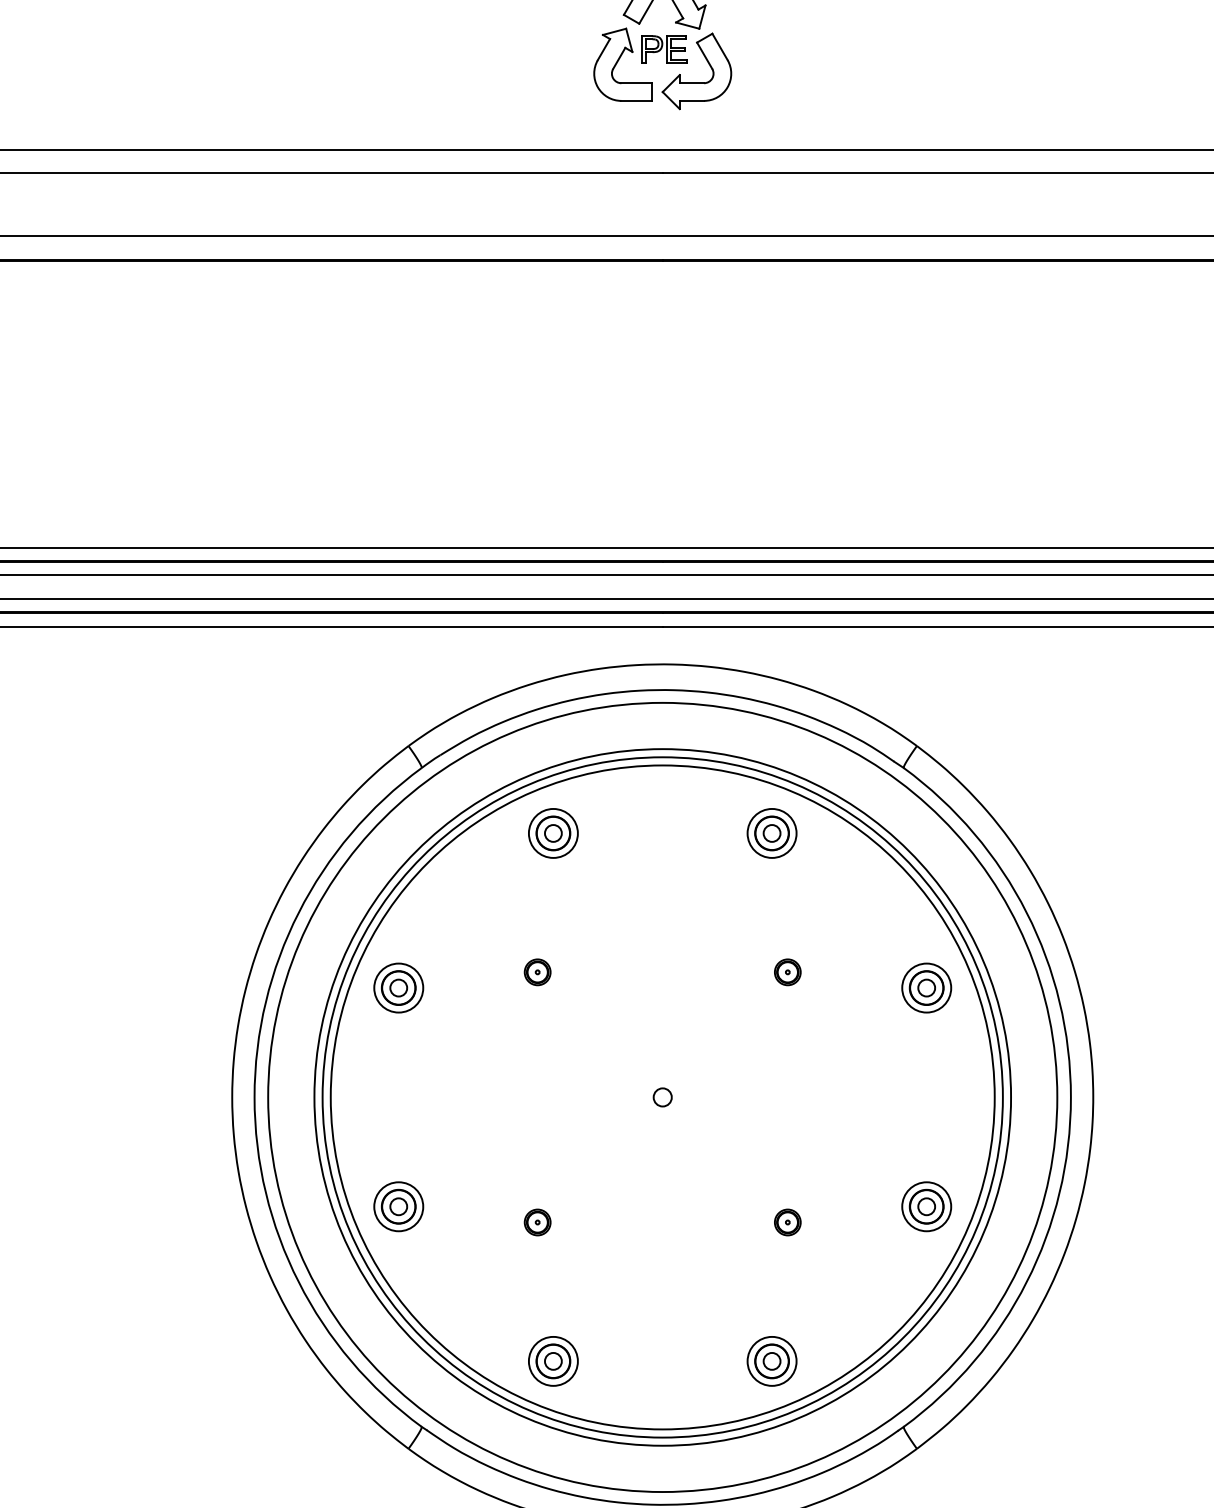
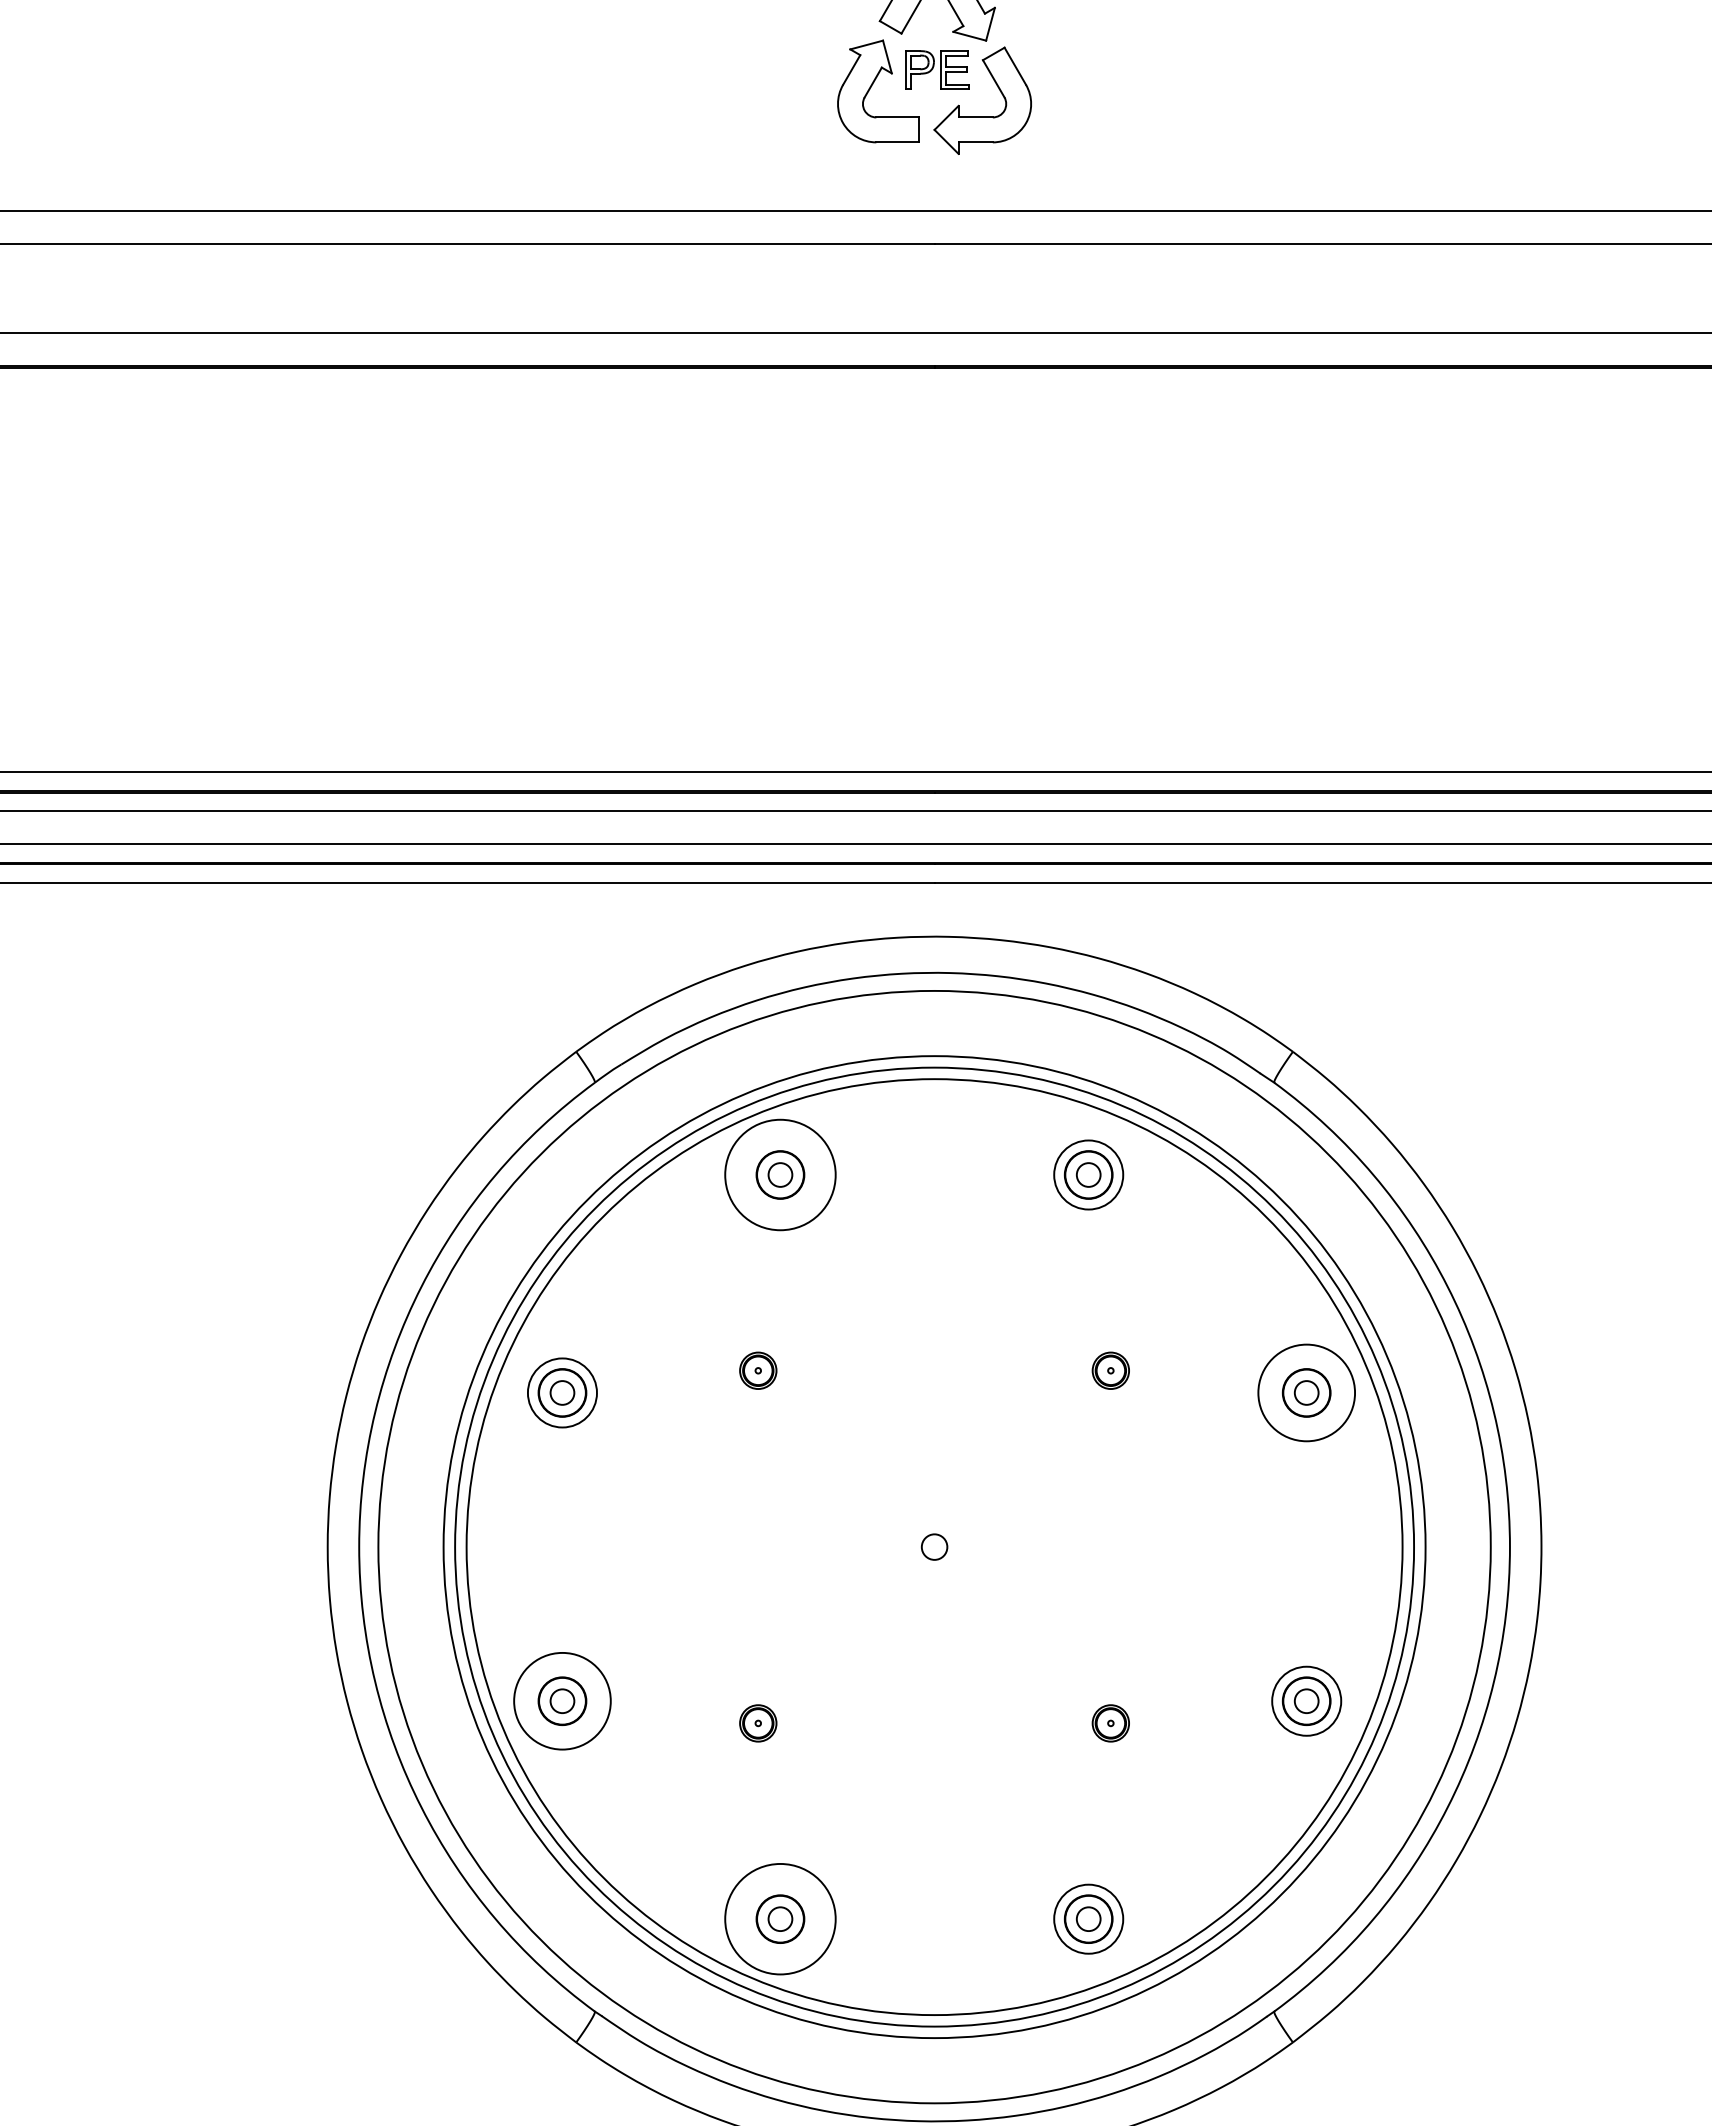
circle: (552, 833) -> (779, 1174), size x1.6
circle: (926, 987) -> (1306, 1392), size x1.4
circle: (398, 1206) -> (562, 1700), size x1.4
circle: (552, 1360) -> (779, 1918), size x1.6

